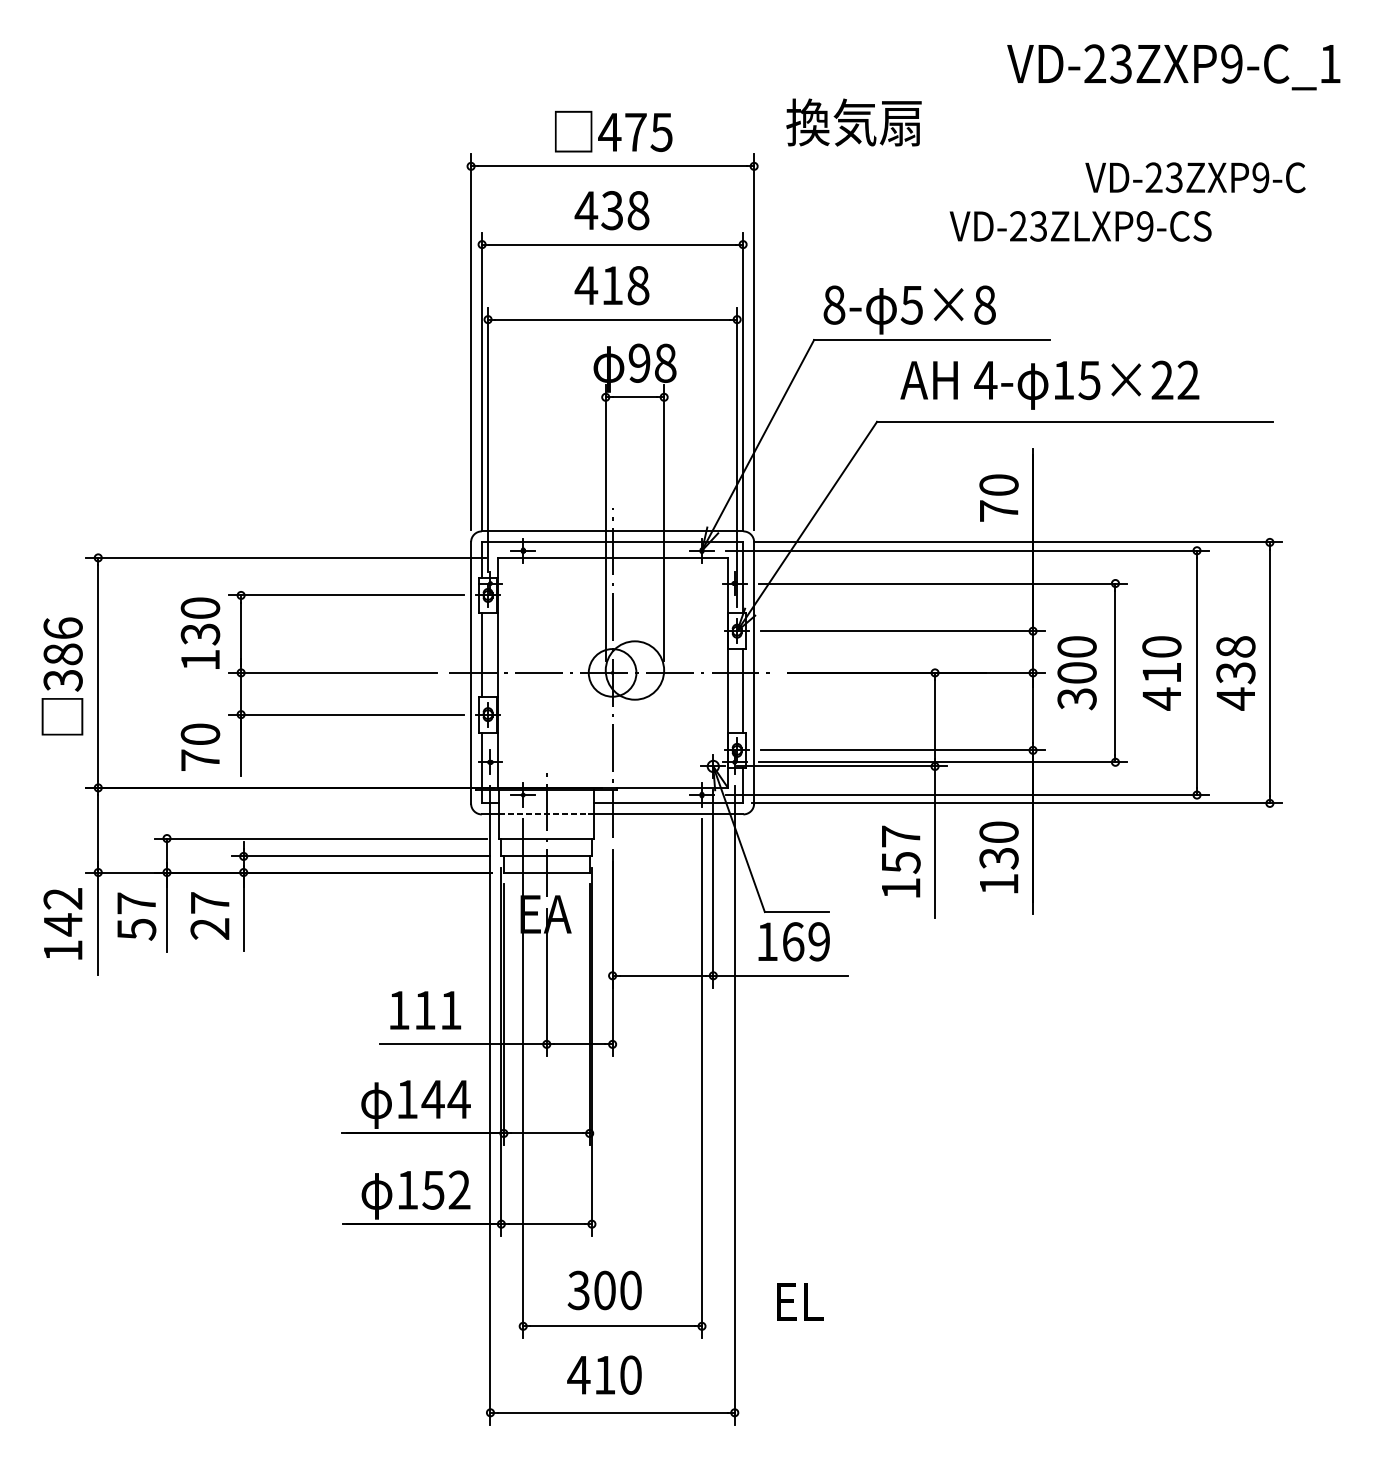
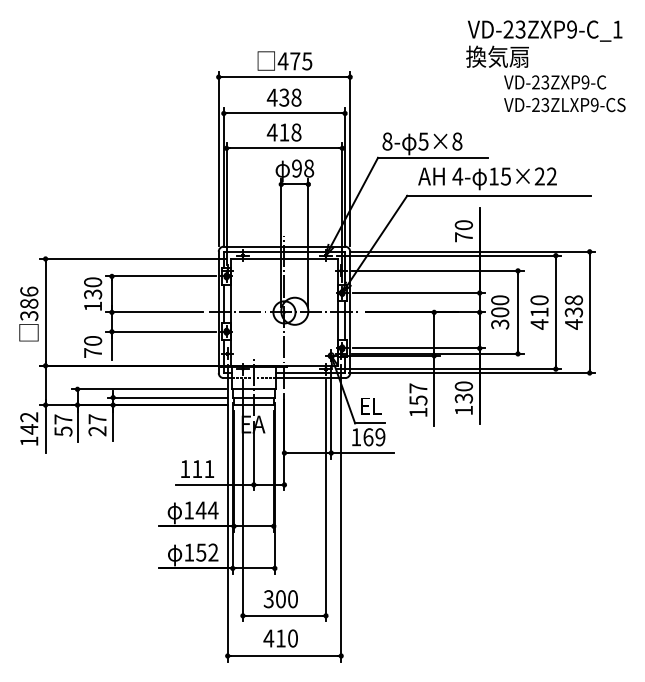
text: (853, 121) -> (497, 56), moved
text: (1079, 227) -> (564, 105), moved
text: (800, 1301) -> (371, 406), moved

